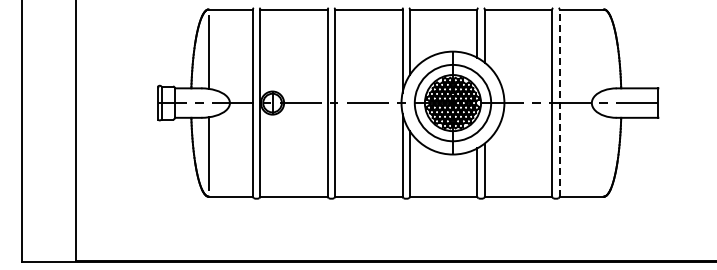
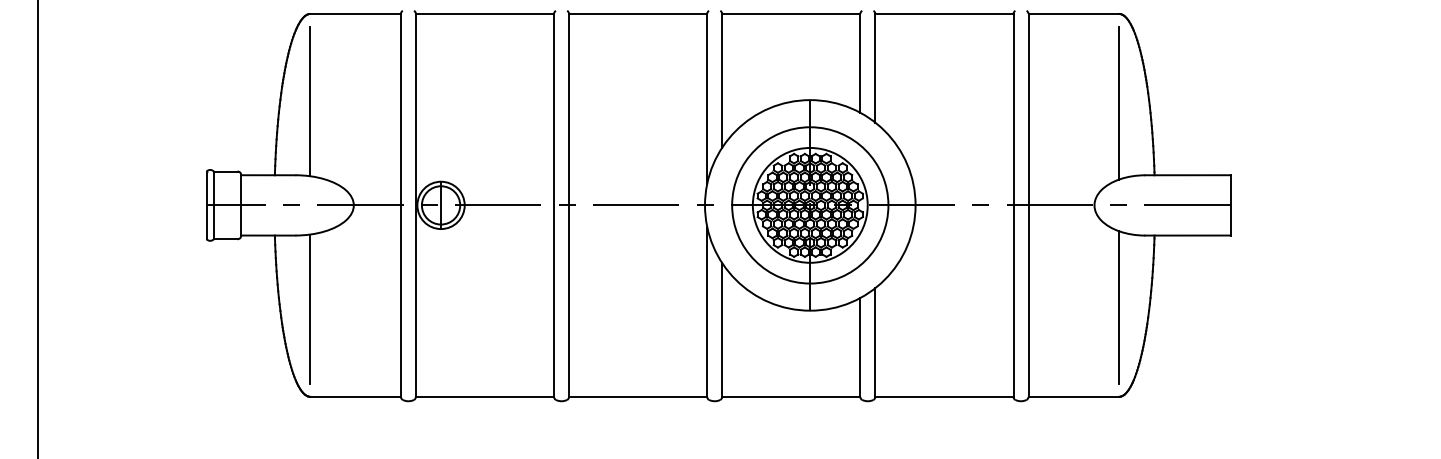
line: (603, 53) -> (1118, 103), added
line: (559, 103) -> (1028, 206), dashed -> solid
line: (603, 152) -> (1118, 306), added

